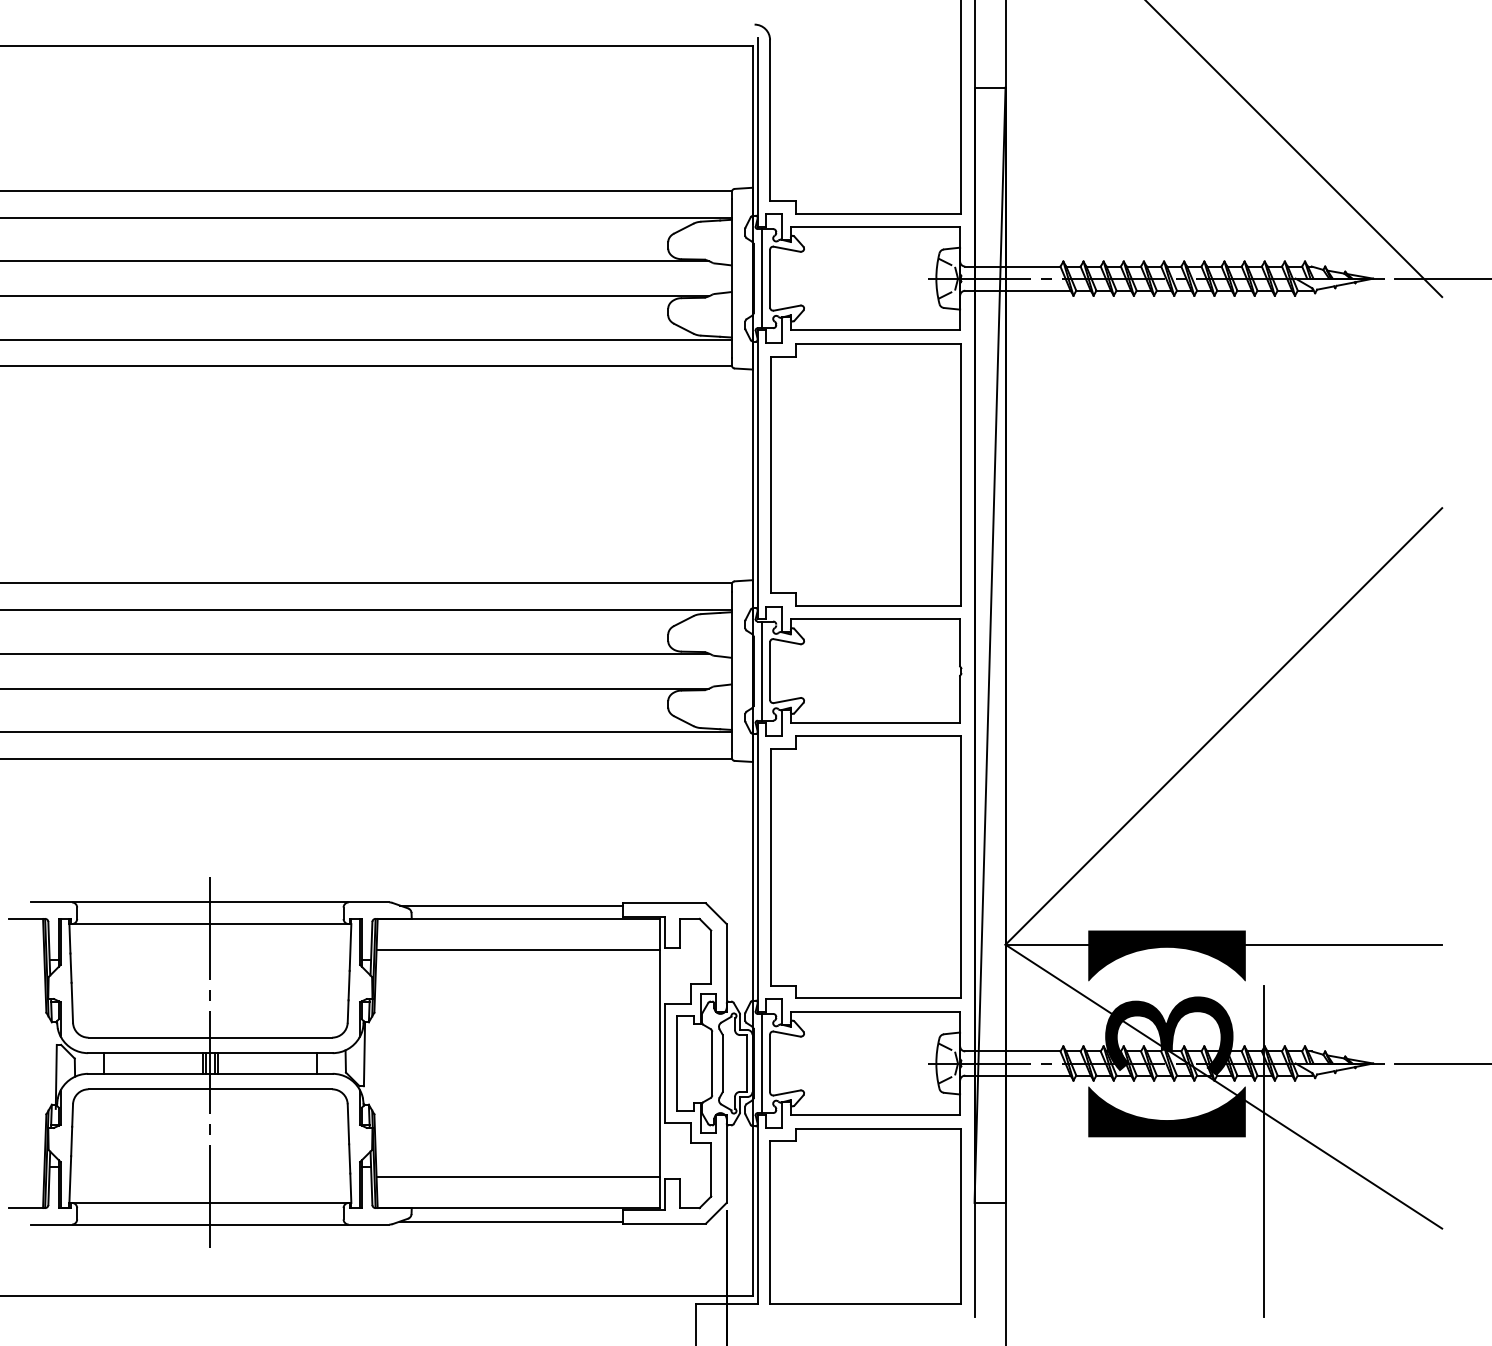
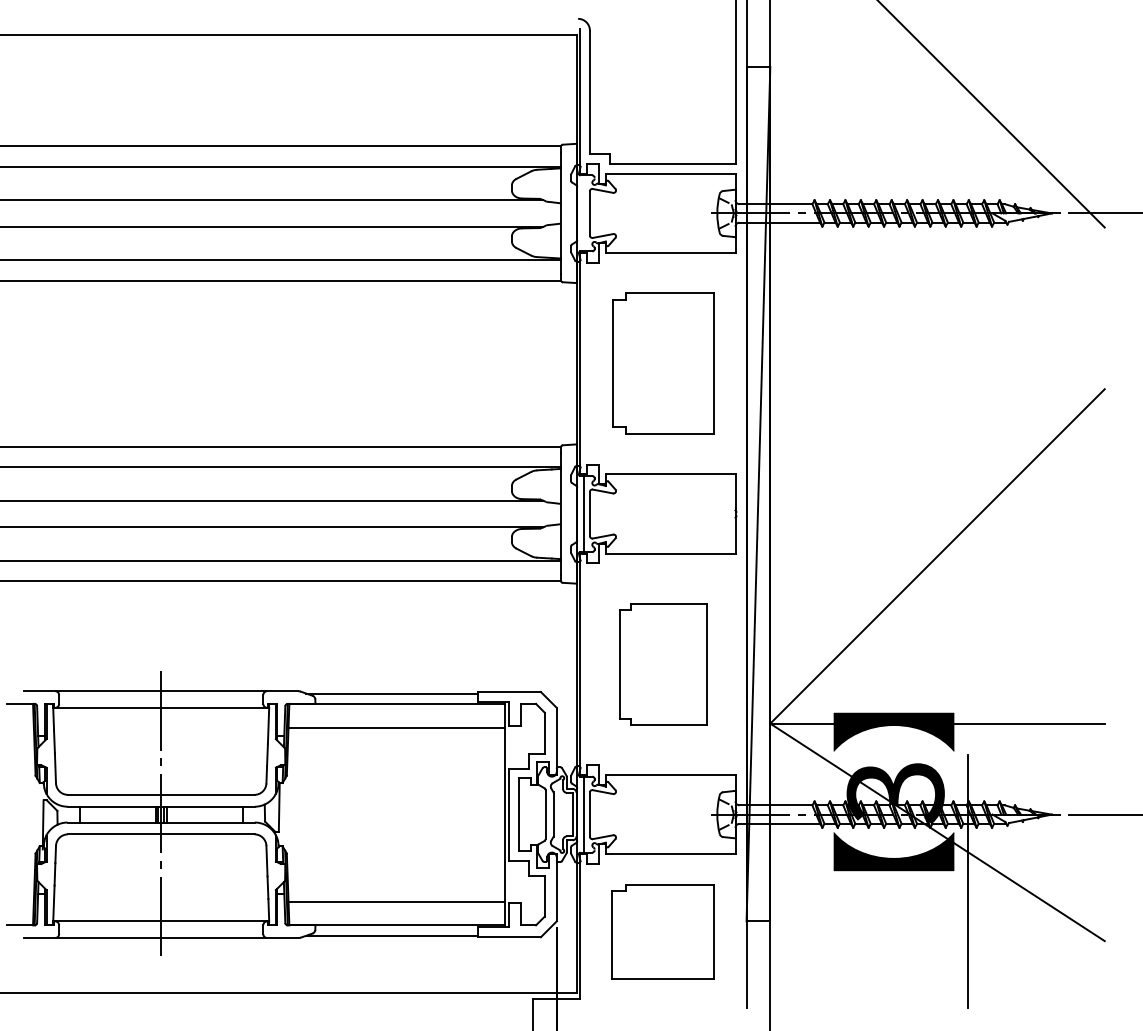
line: (761, 278) -> (583, 213), removed
part: (866, 474) -> (663, 363), size x0.7
part: (866, 867) -> (663, 664), size x0.6
part: (864, 1216) -> (662, 931), size x0.7

